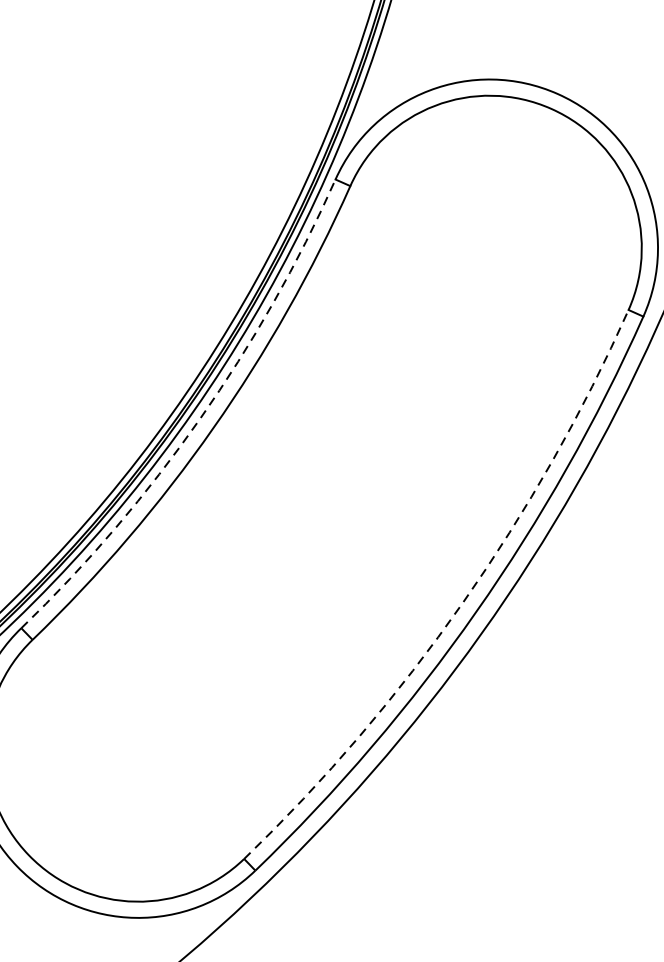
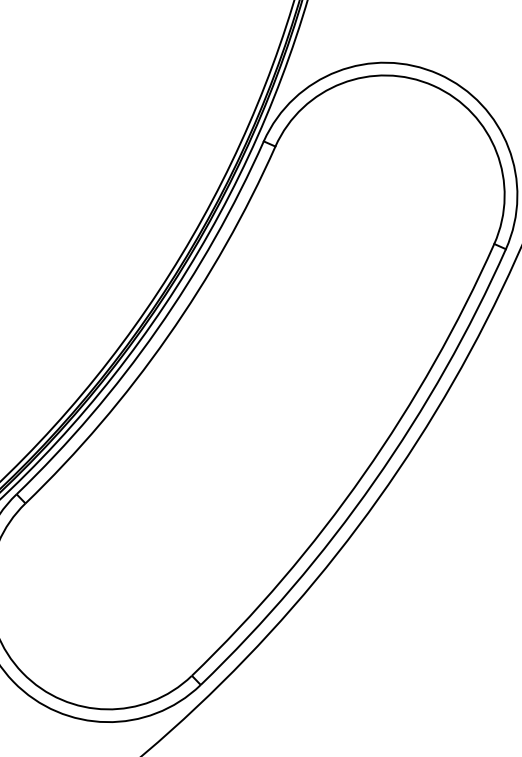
arc: (200, 418) -> (157, 329), dashed -> solid
arc: (462, 603) -> (363, 474), dashed -> solid

